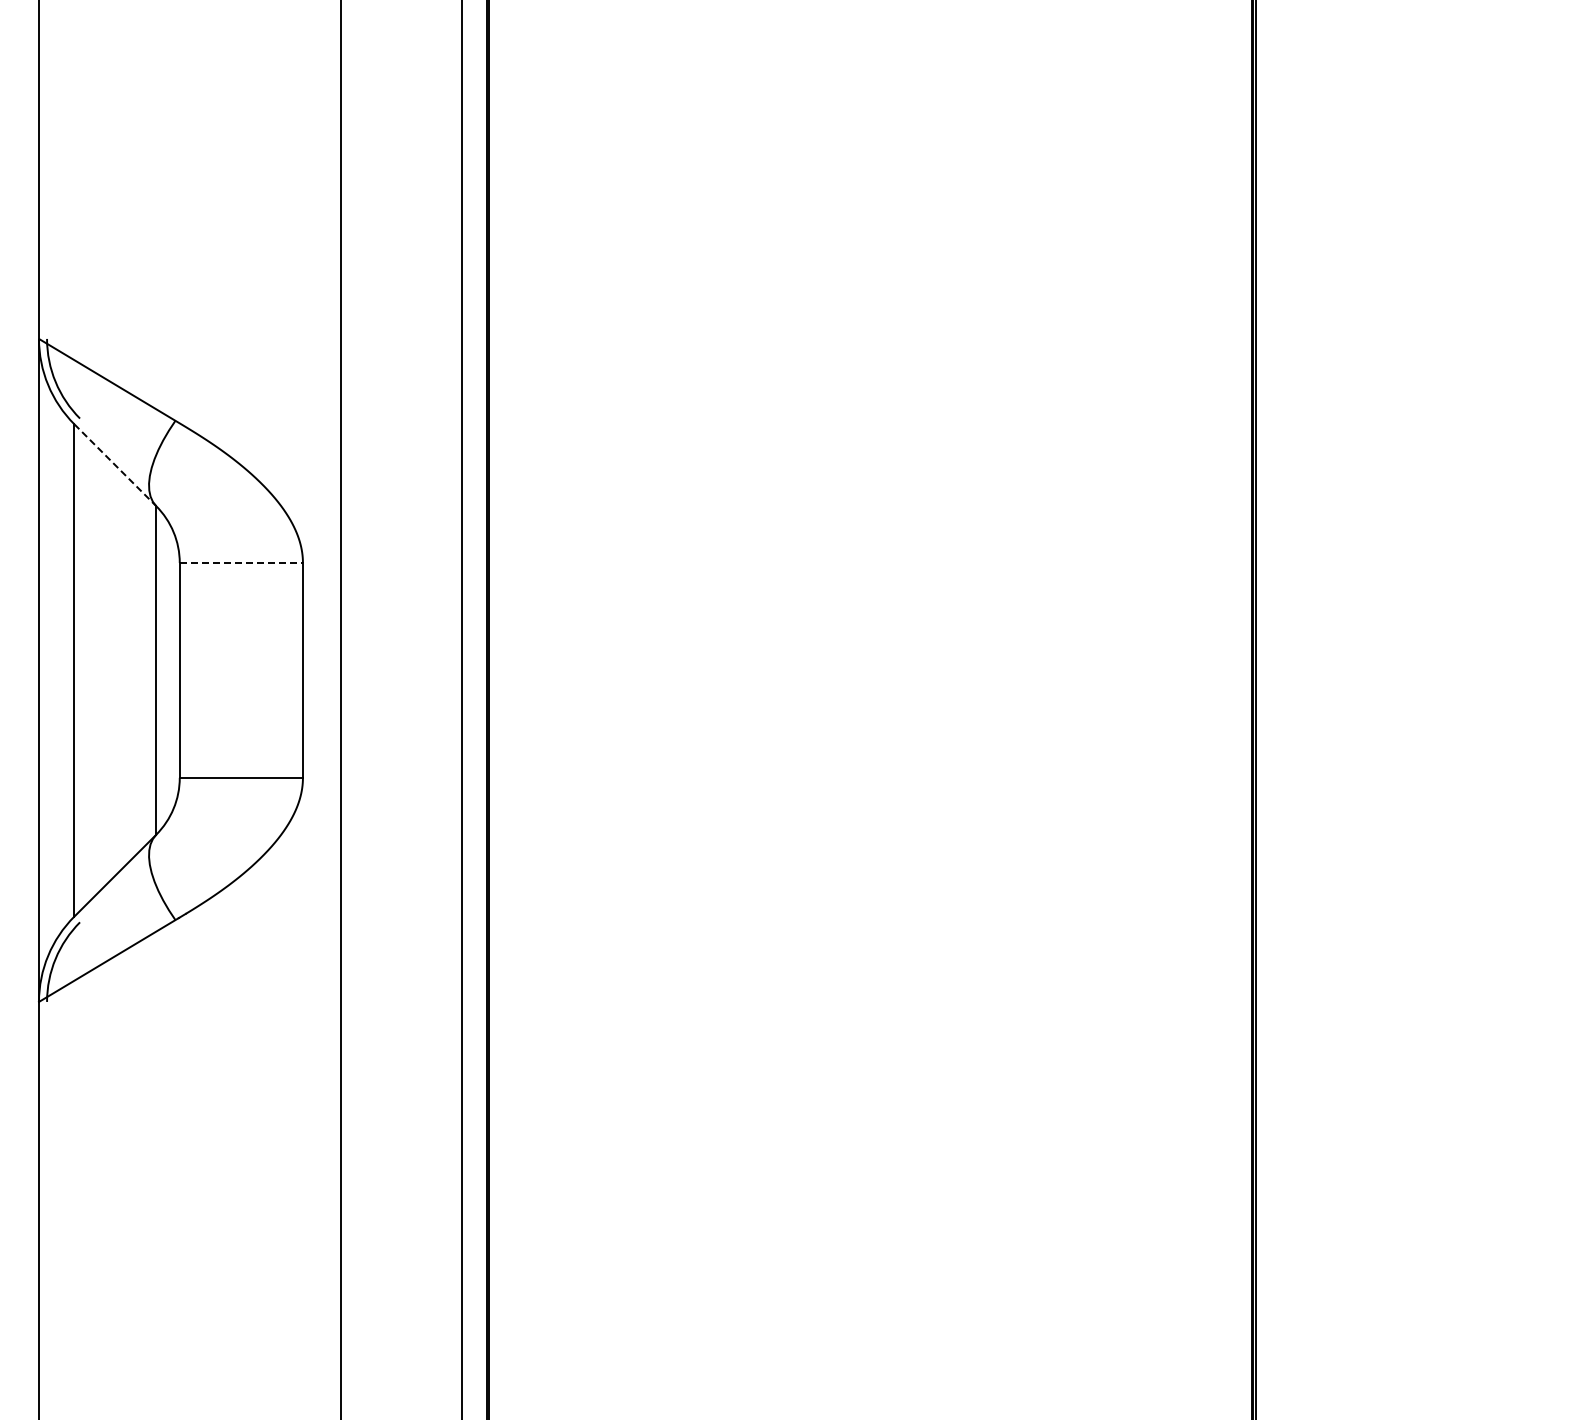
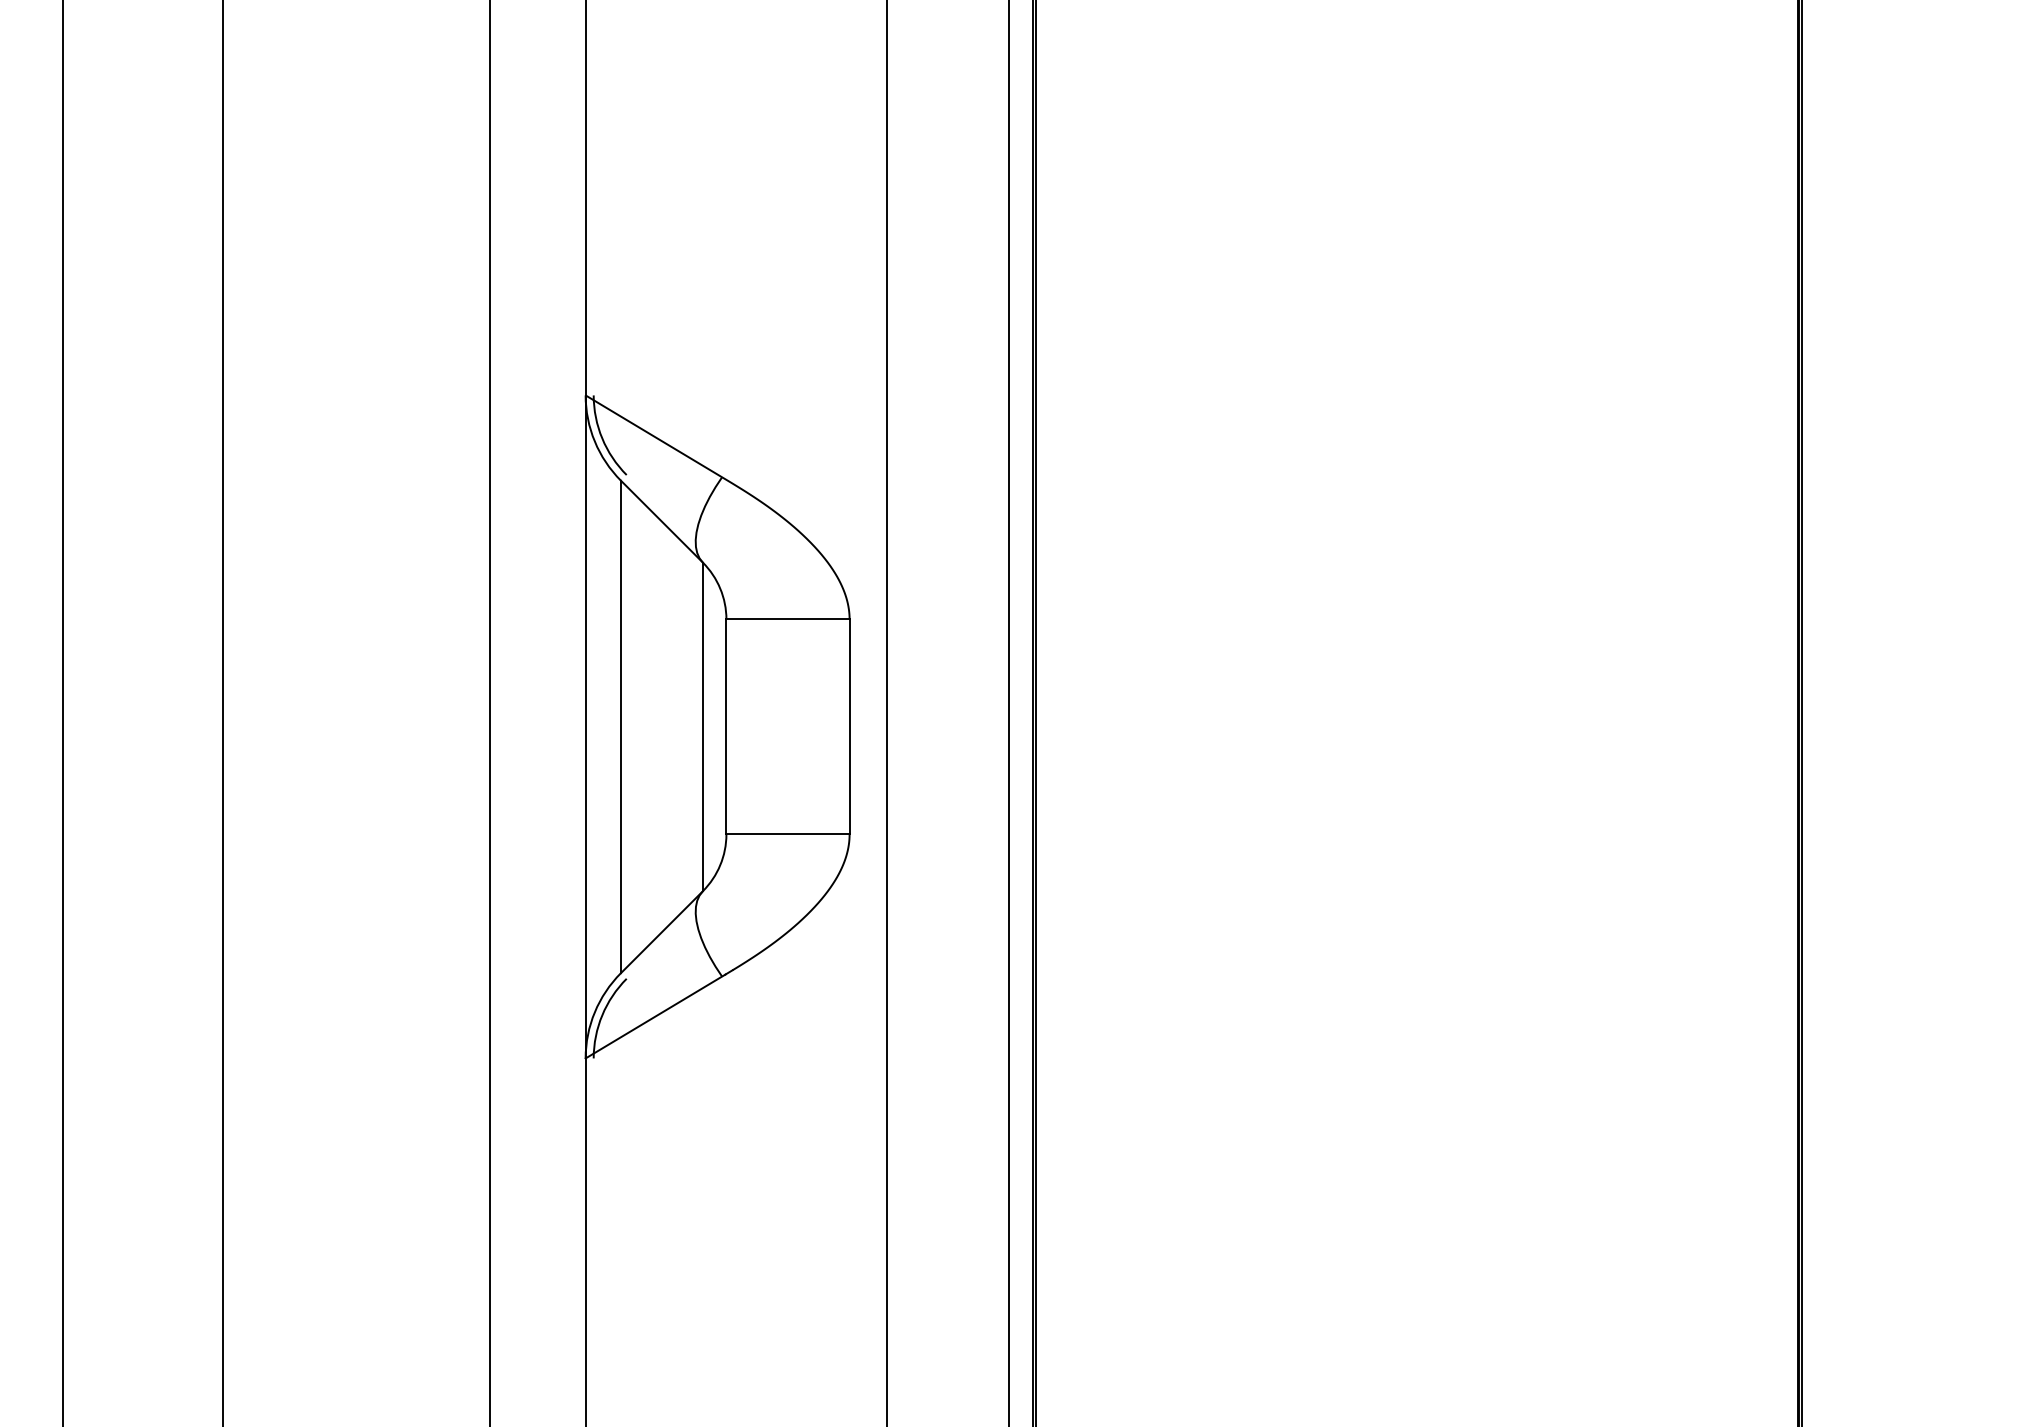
line: (114, 465) -> (661, 521), dashed -> solid
line: (241, 563) -> (788, 619), dashed -> solid

